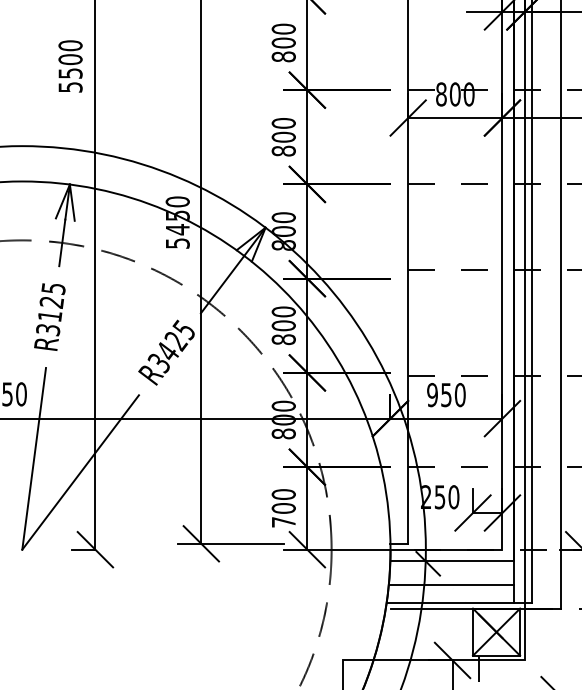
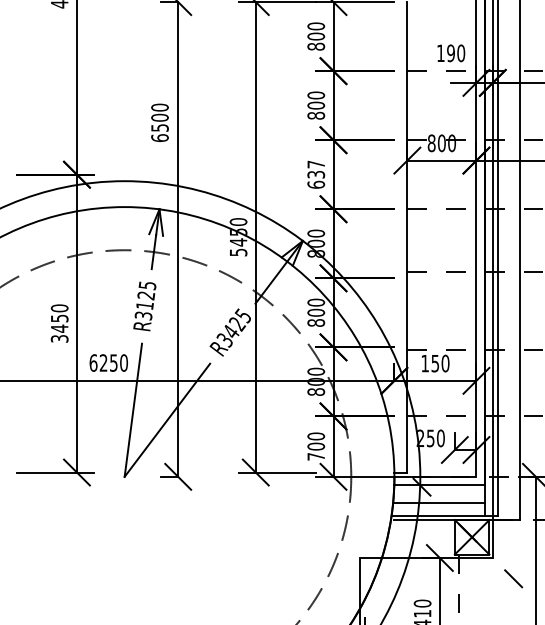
text: (69, 87) -> (159, 138), 5500 -> 6500
text: (284, 137) -> (316, 174), 800 -> 637
text: (432, 394) -> (425, 363), 950 -> 150

